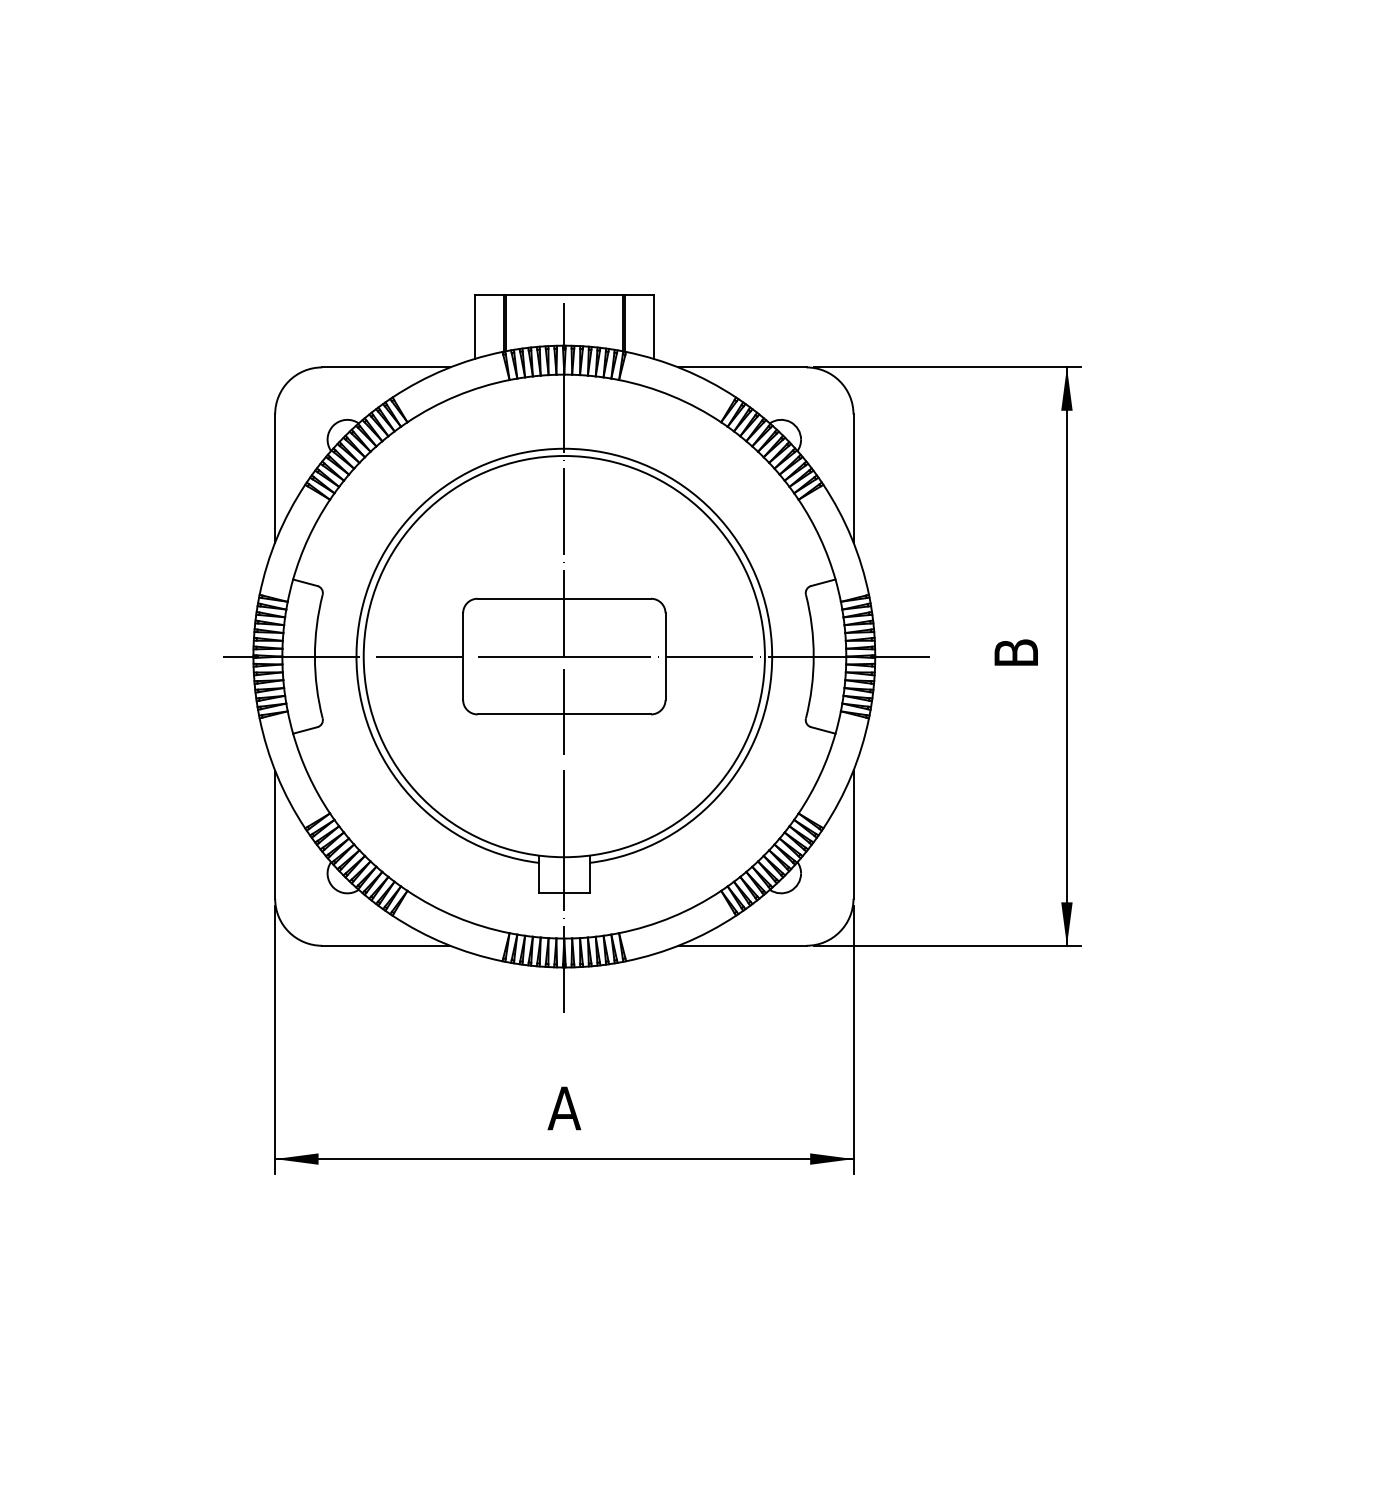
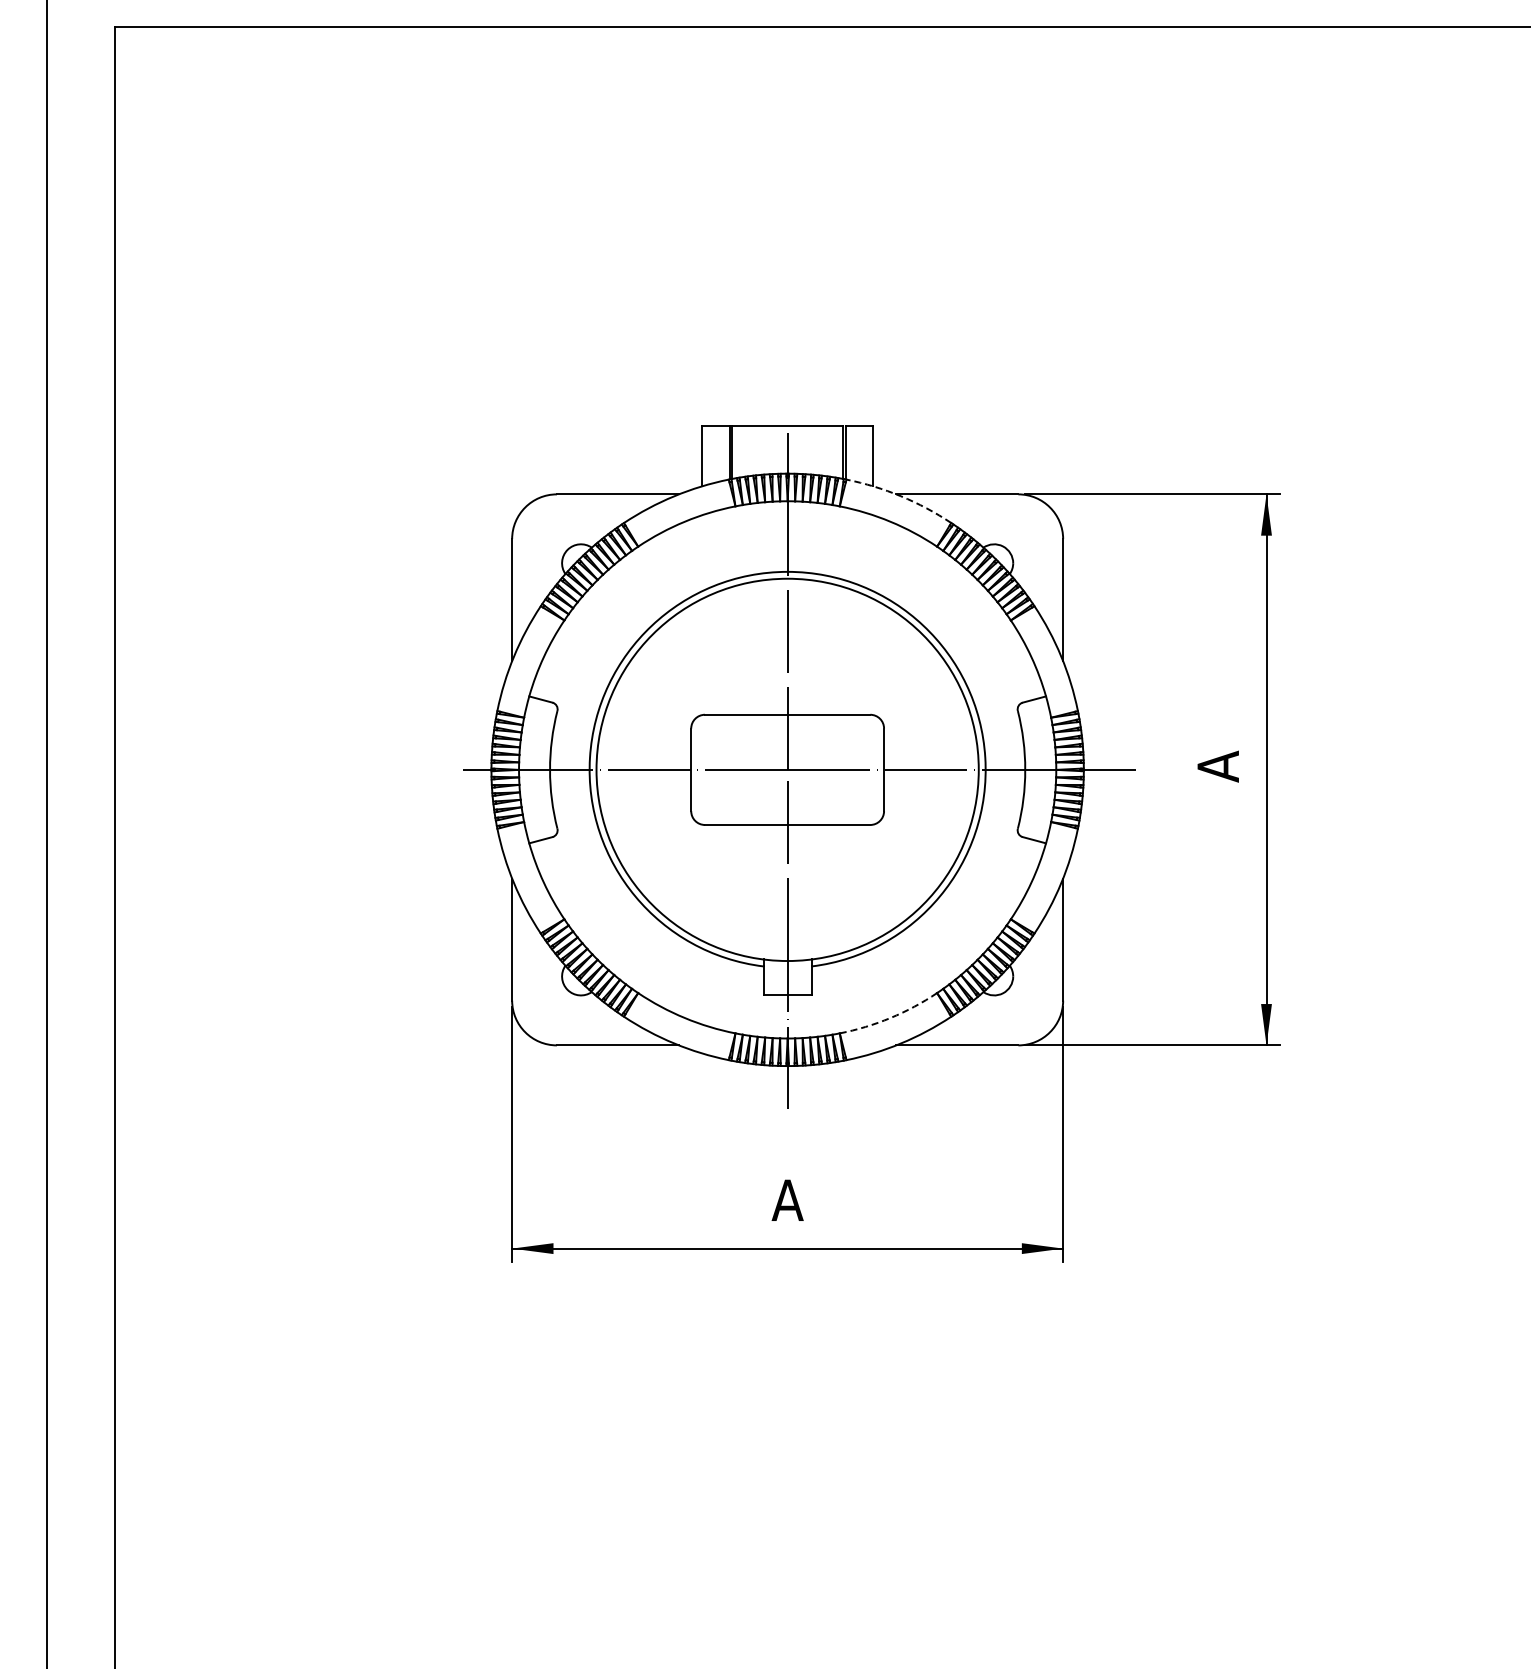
arc: (682, 369) -> (900, 496), solid -> dashed
text: (1015, 653) -> (1217, 766), B -> A
arc: (672, 917) -> (890, 1018), solid -> dashed

